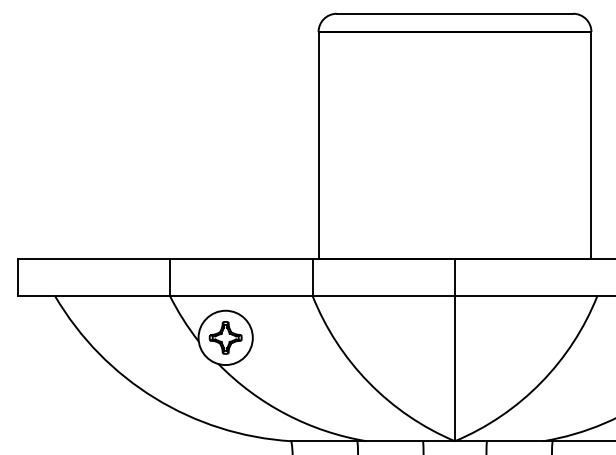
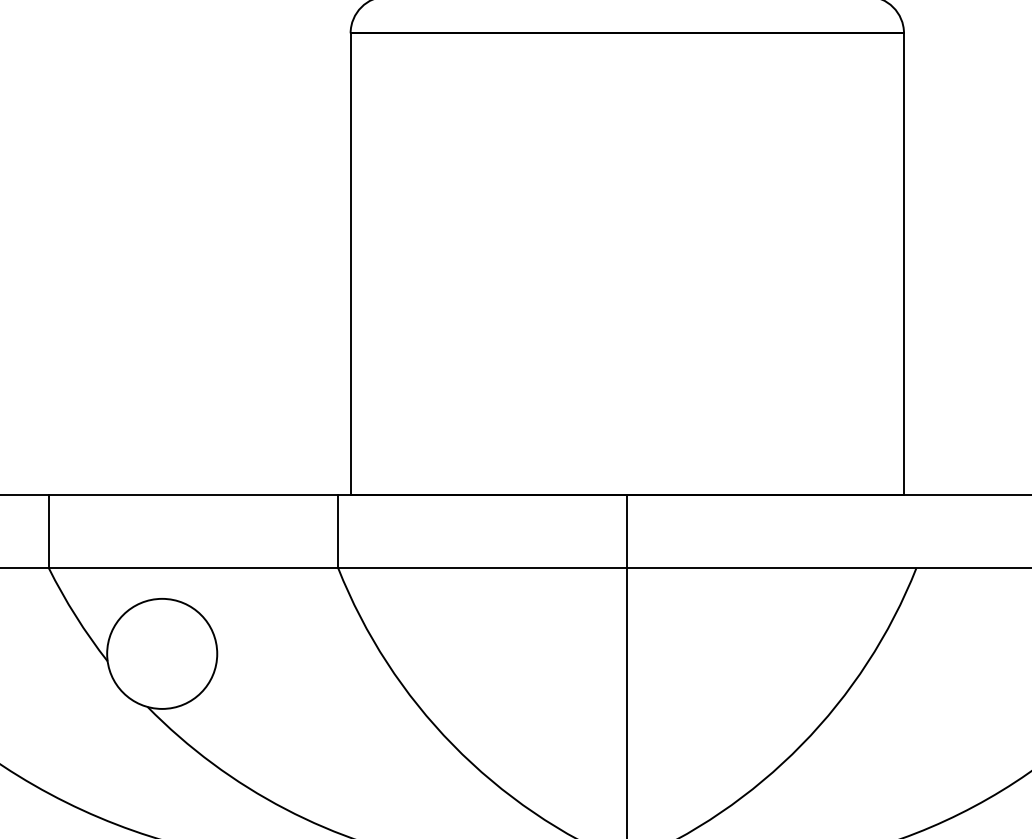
part: (225, 337) -> (161, 653), removed

